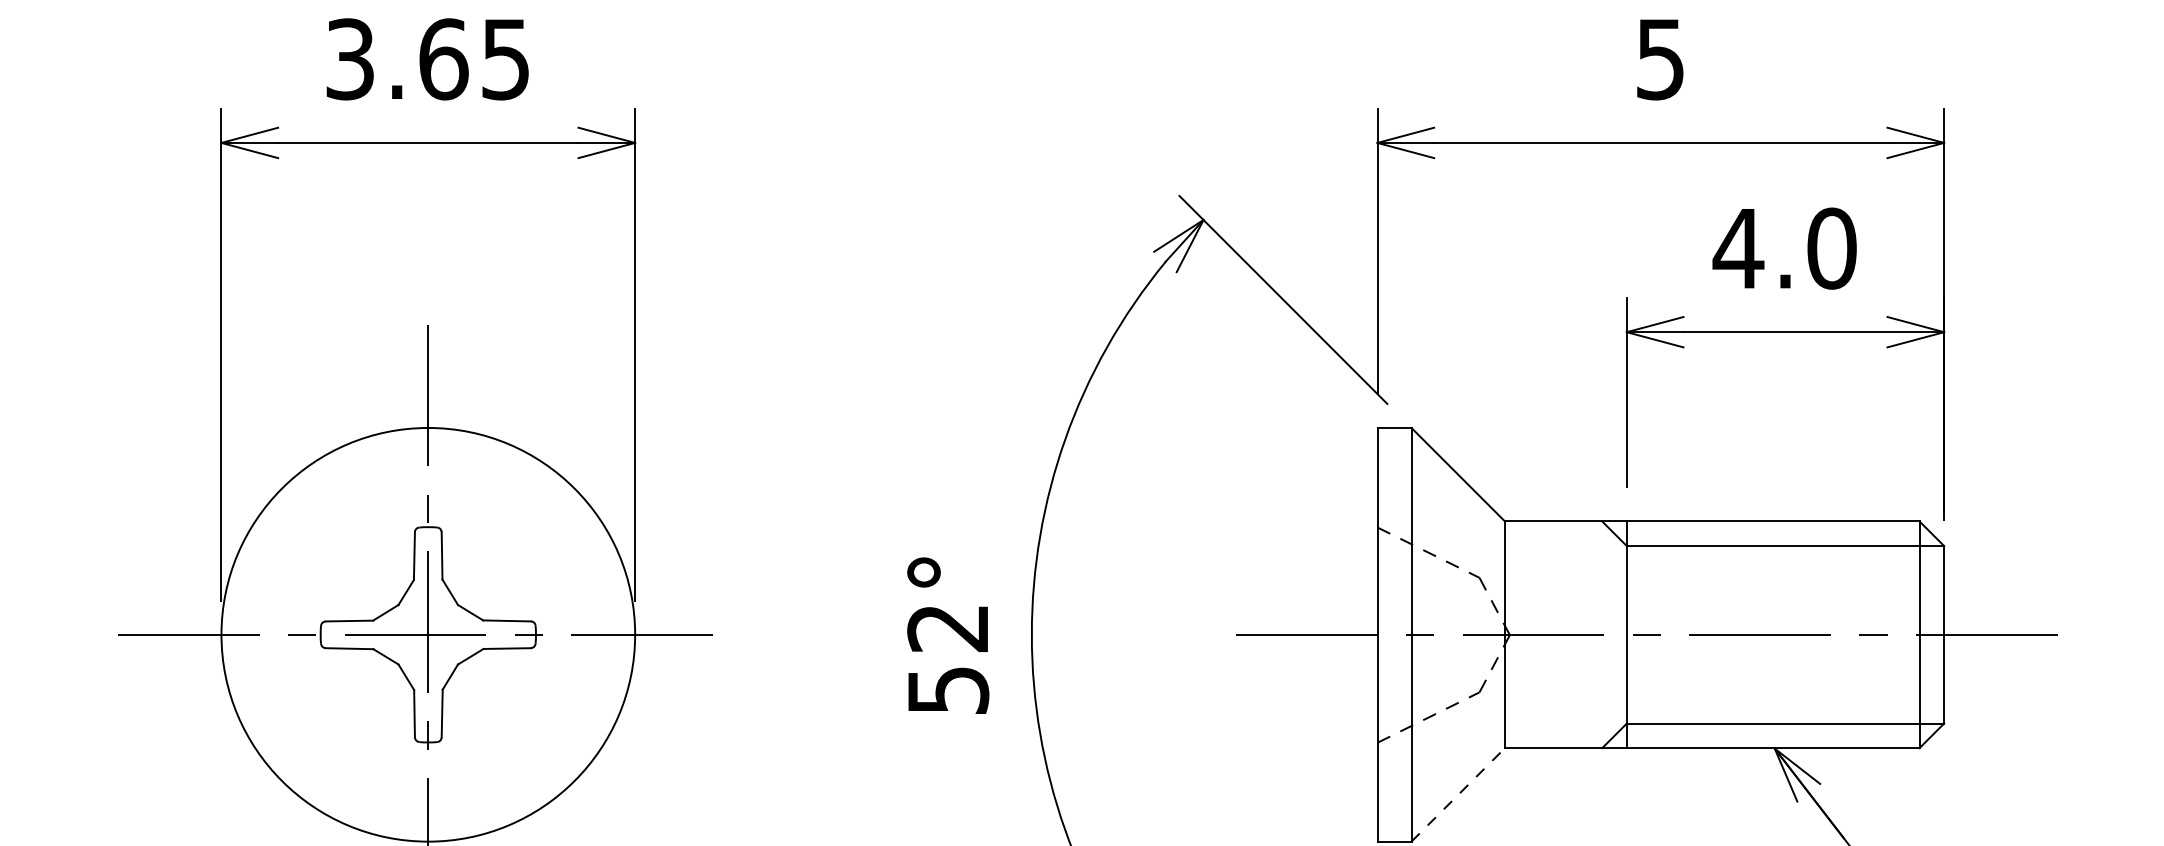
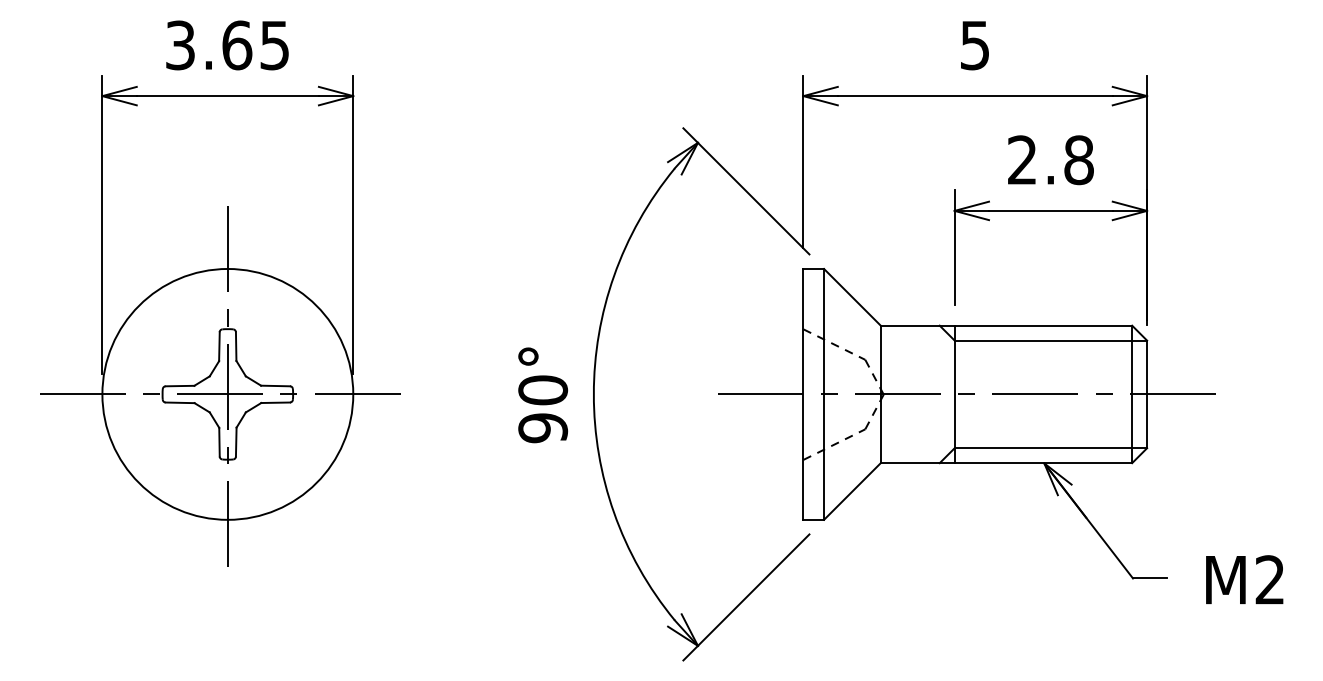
text: (1784, 247) -> (1050, 159), 4.0 -> 2.8
text: (948, 659) -> (543, 409), 52° -> 90°
line: (1458, 794) -> (852, 491), dashed -> solid

